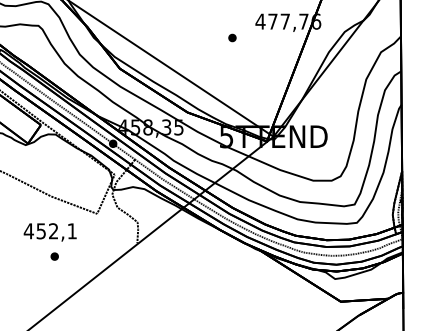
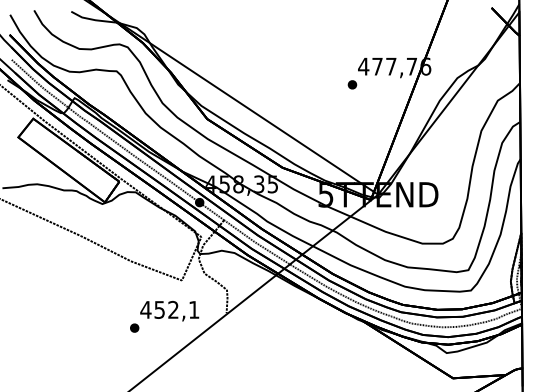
part: (232, 37) -> (352, 84), moved
text: (50, 231) -> (169, 310), moved

